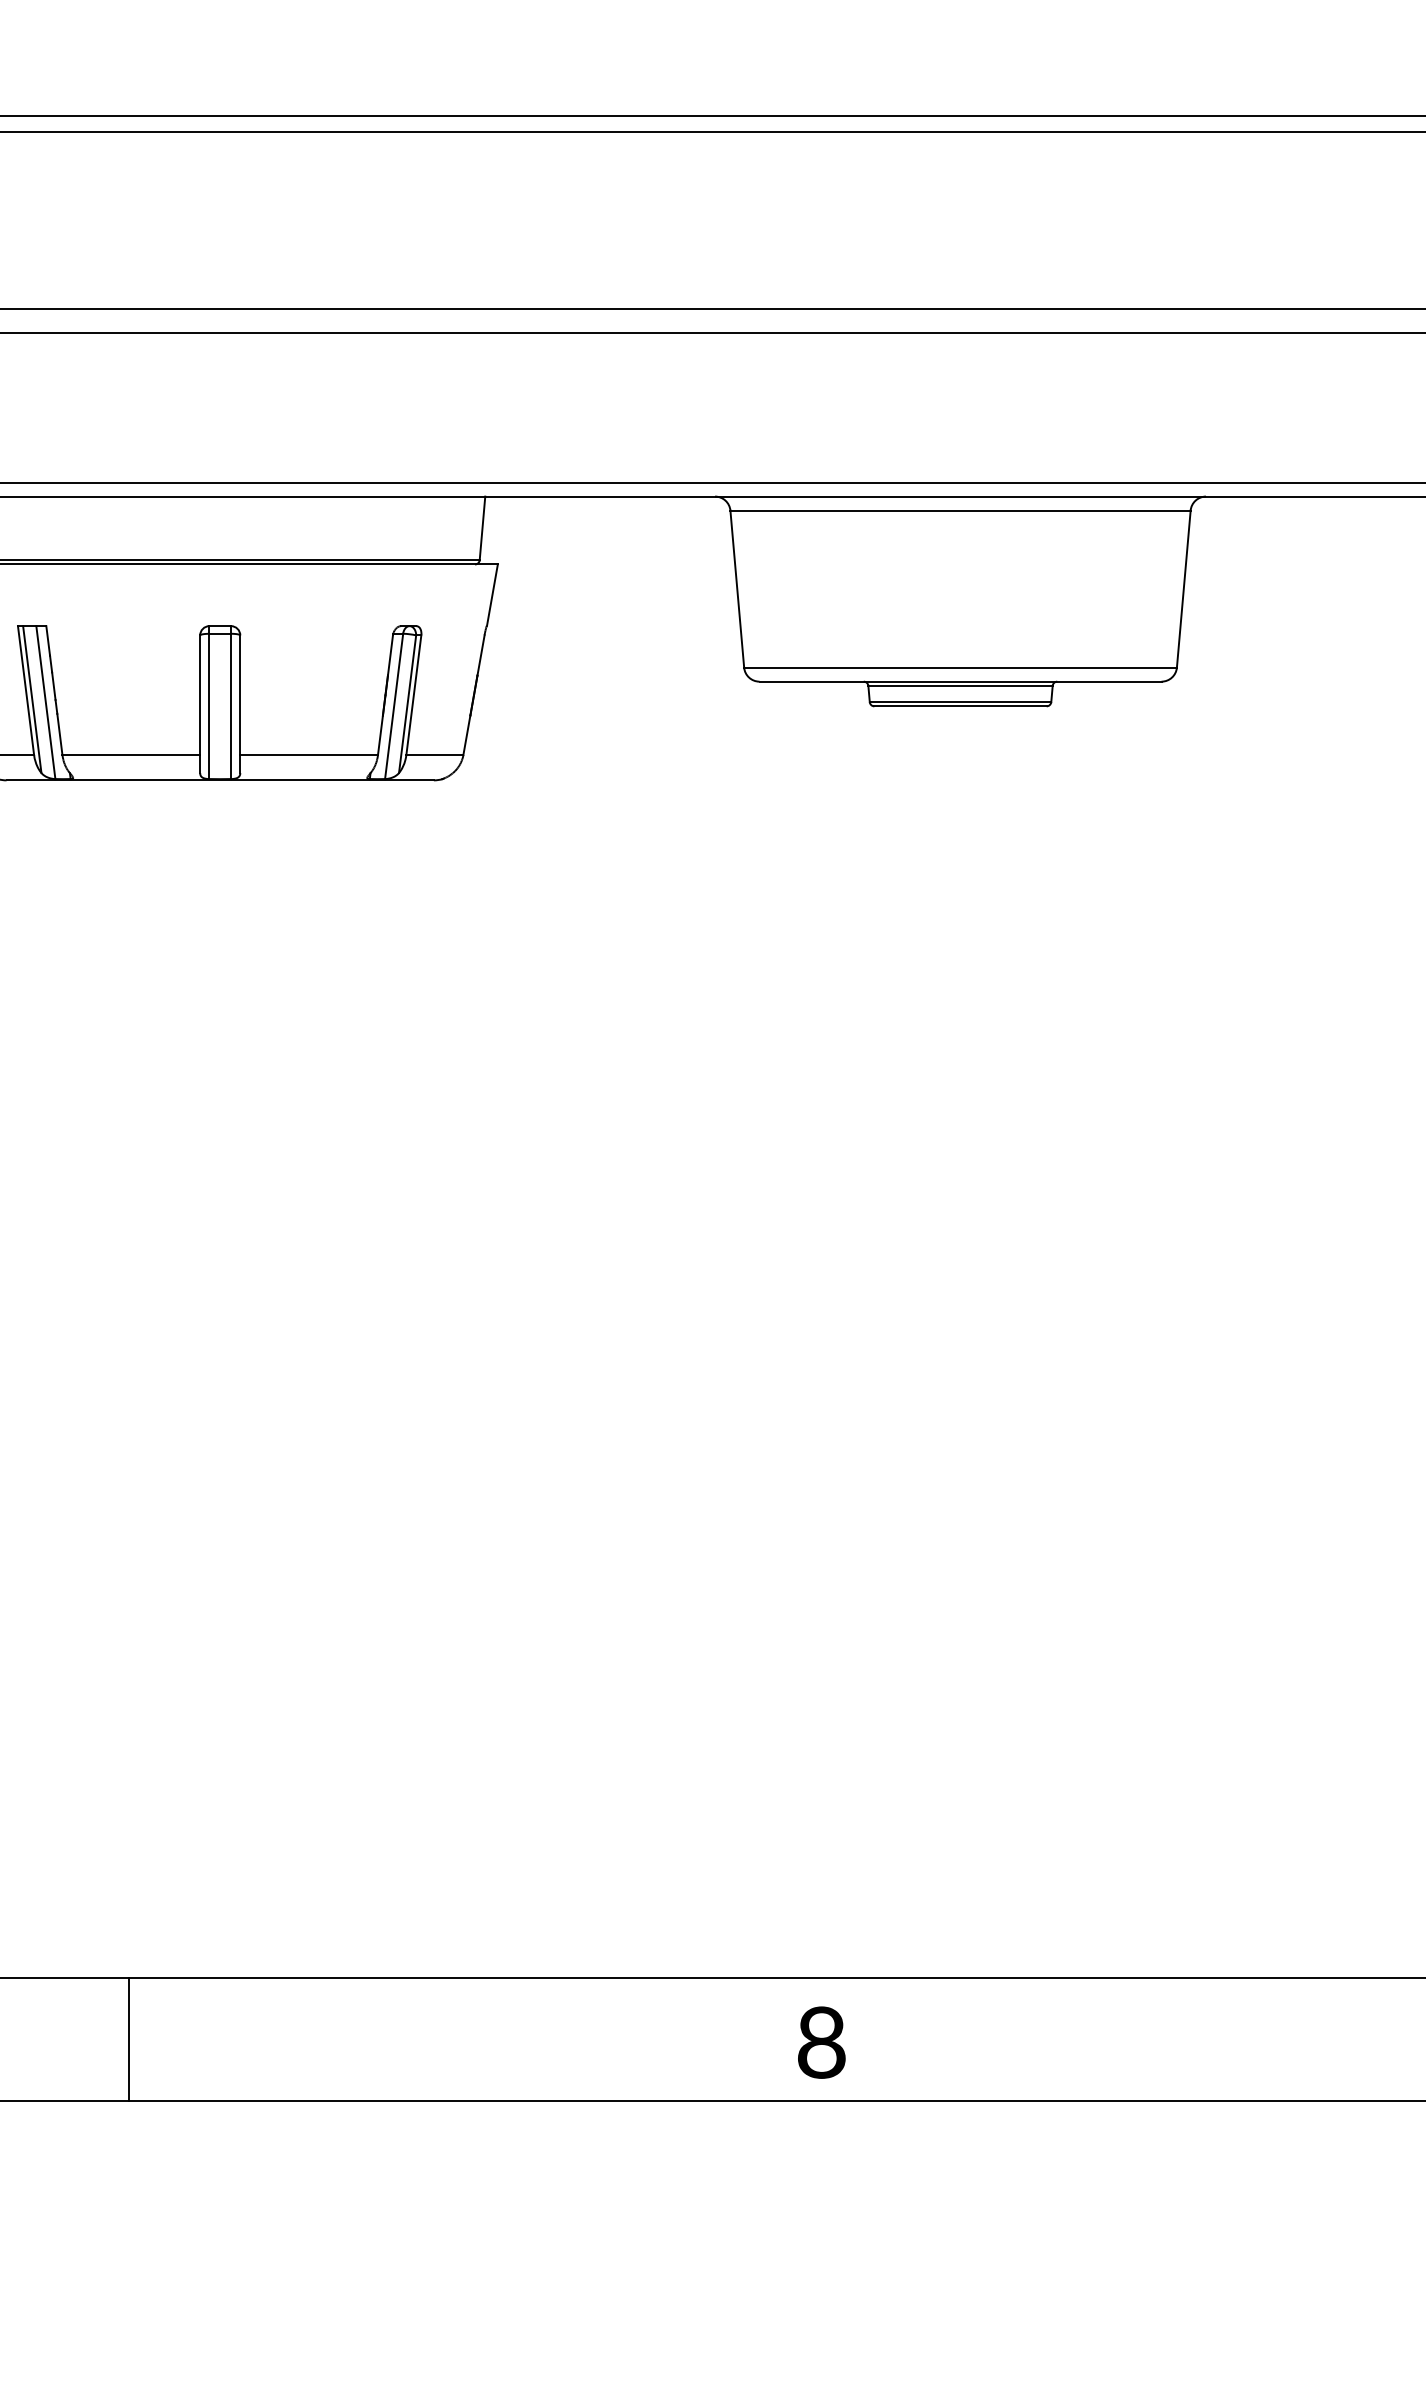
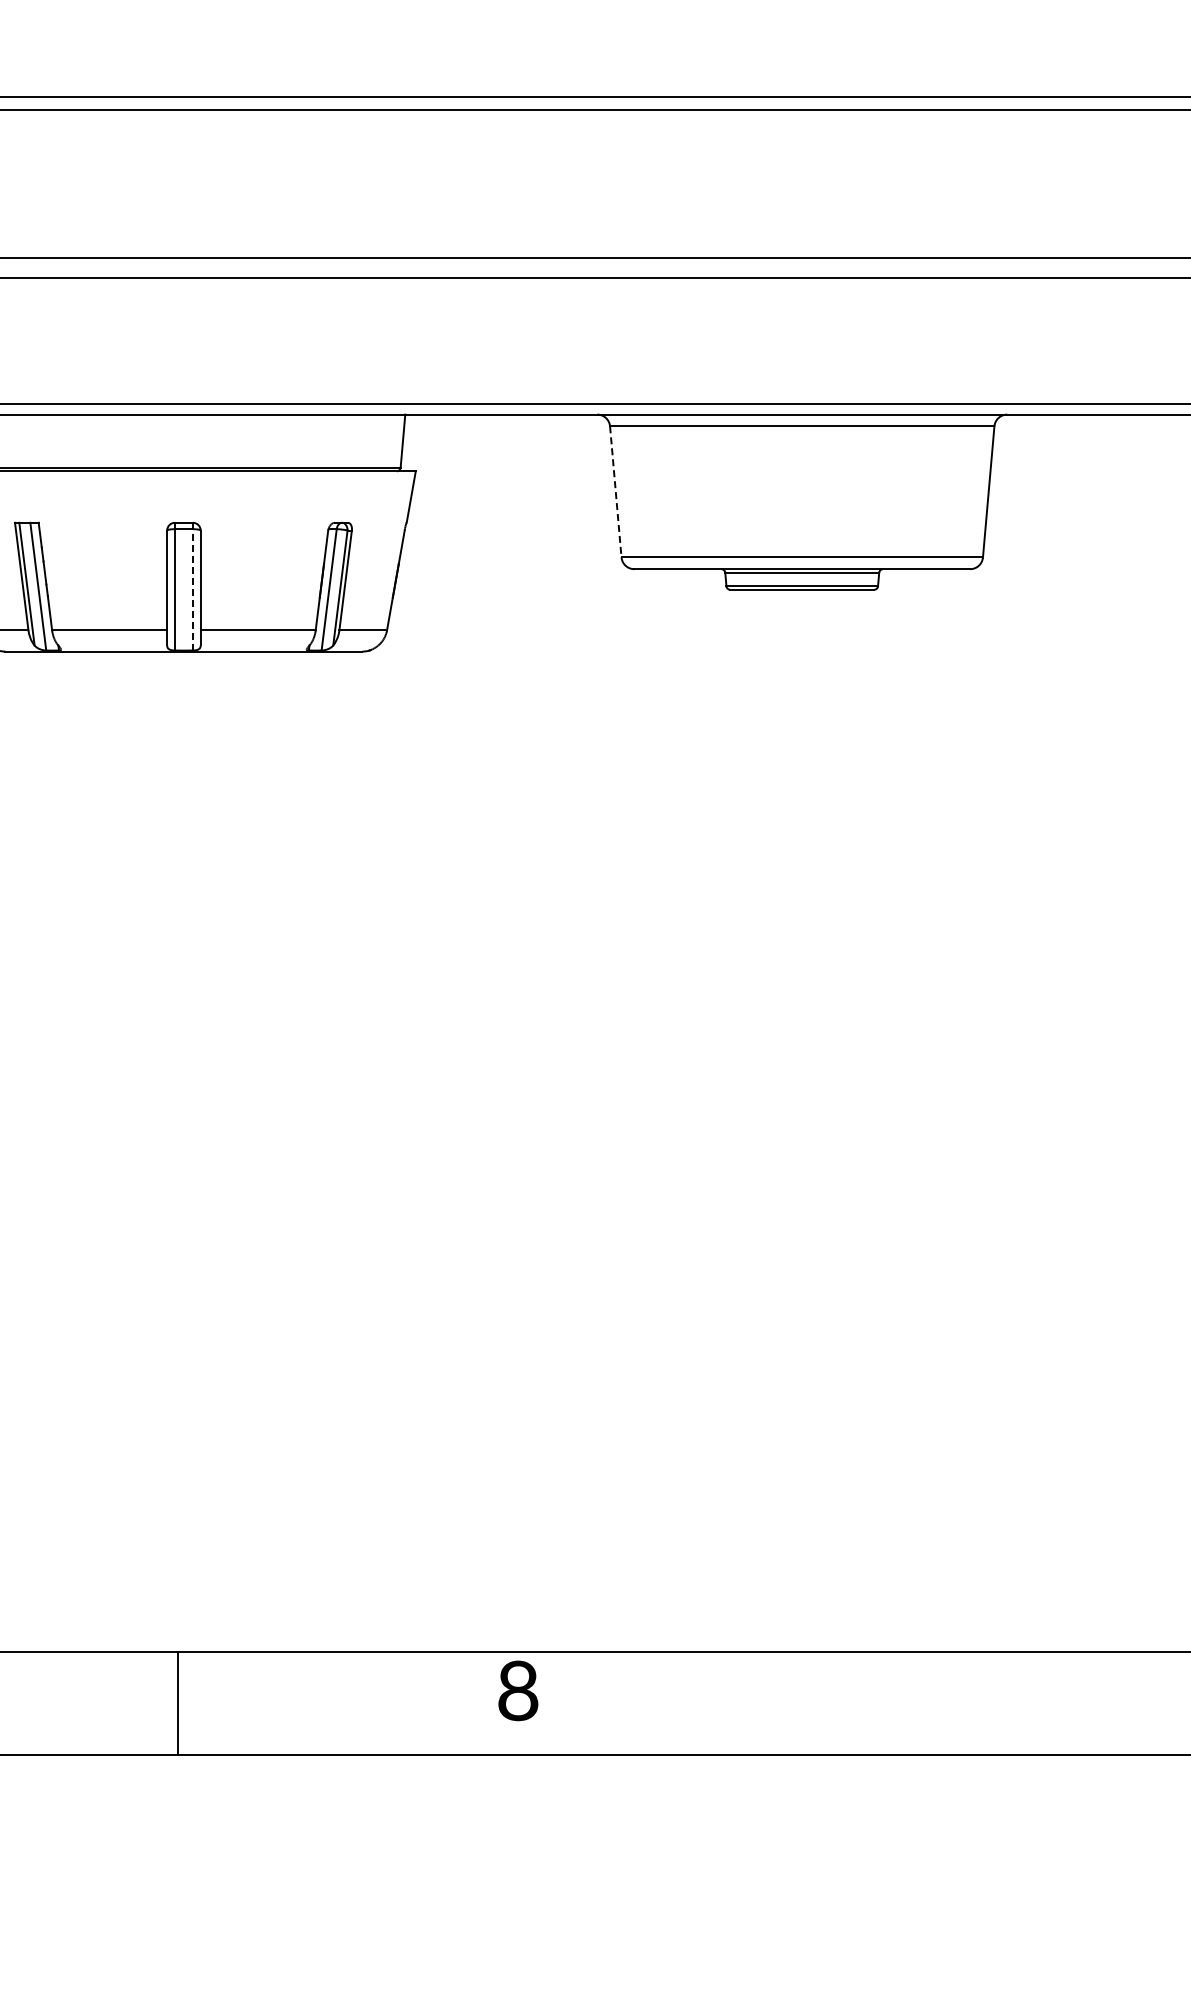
line: (736, 588) -> (615, 491), solid -> dashed
line: (230, 702) -> (192, 586), solid -> dashed
line: (129, 2038) -> (178, 1702), moved
text: (821, 2042) -> (518, 1690), moved

